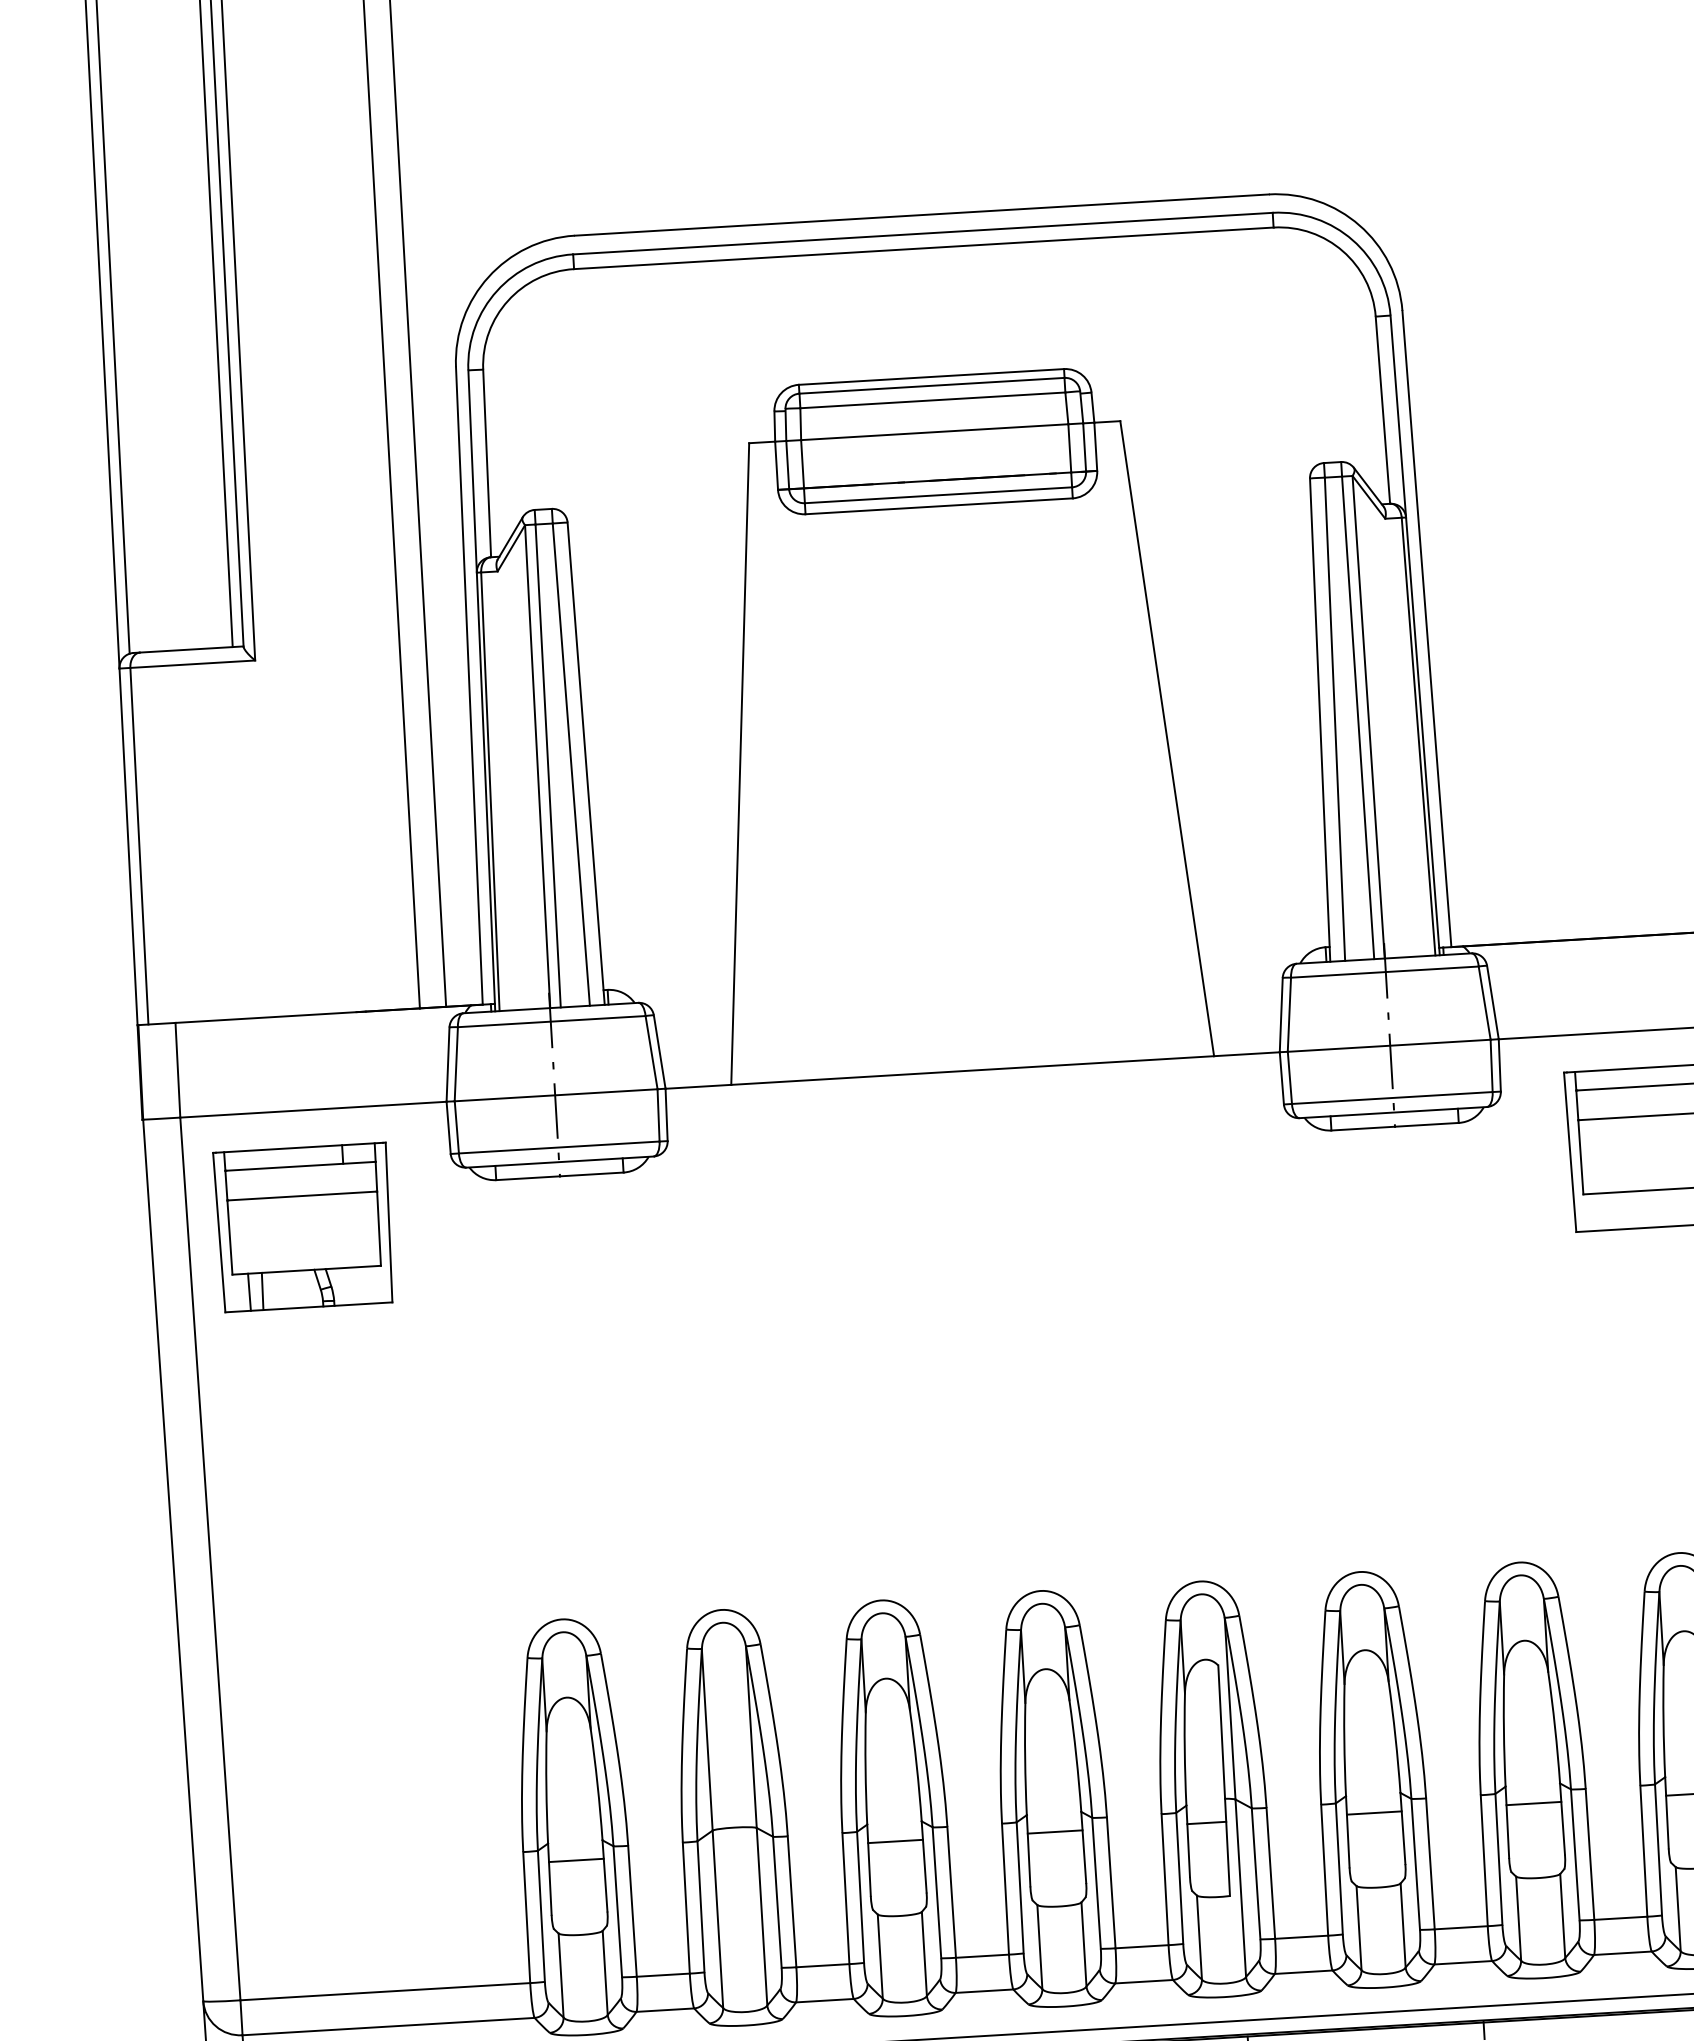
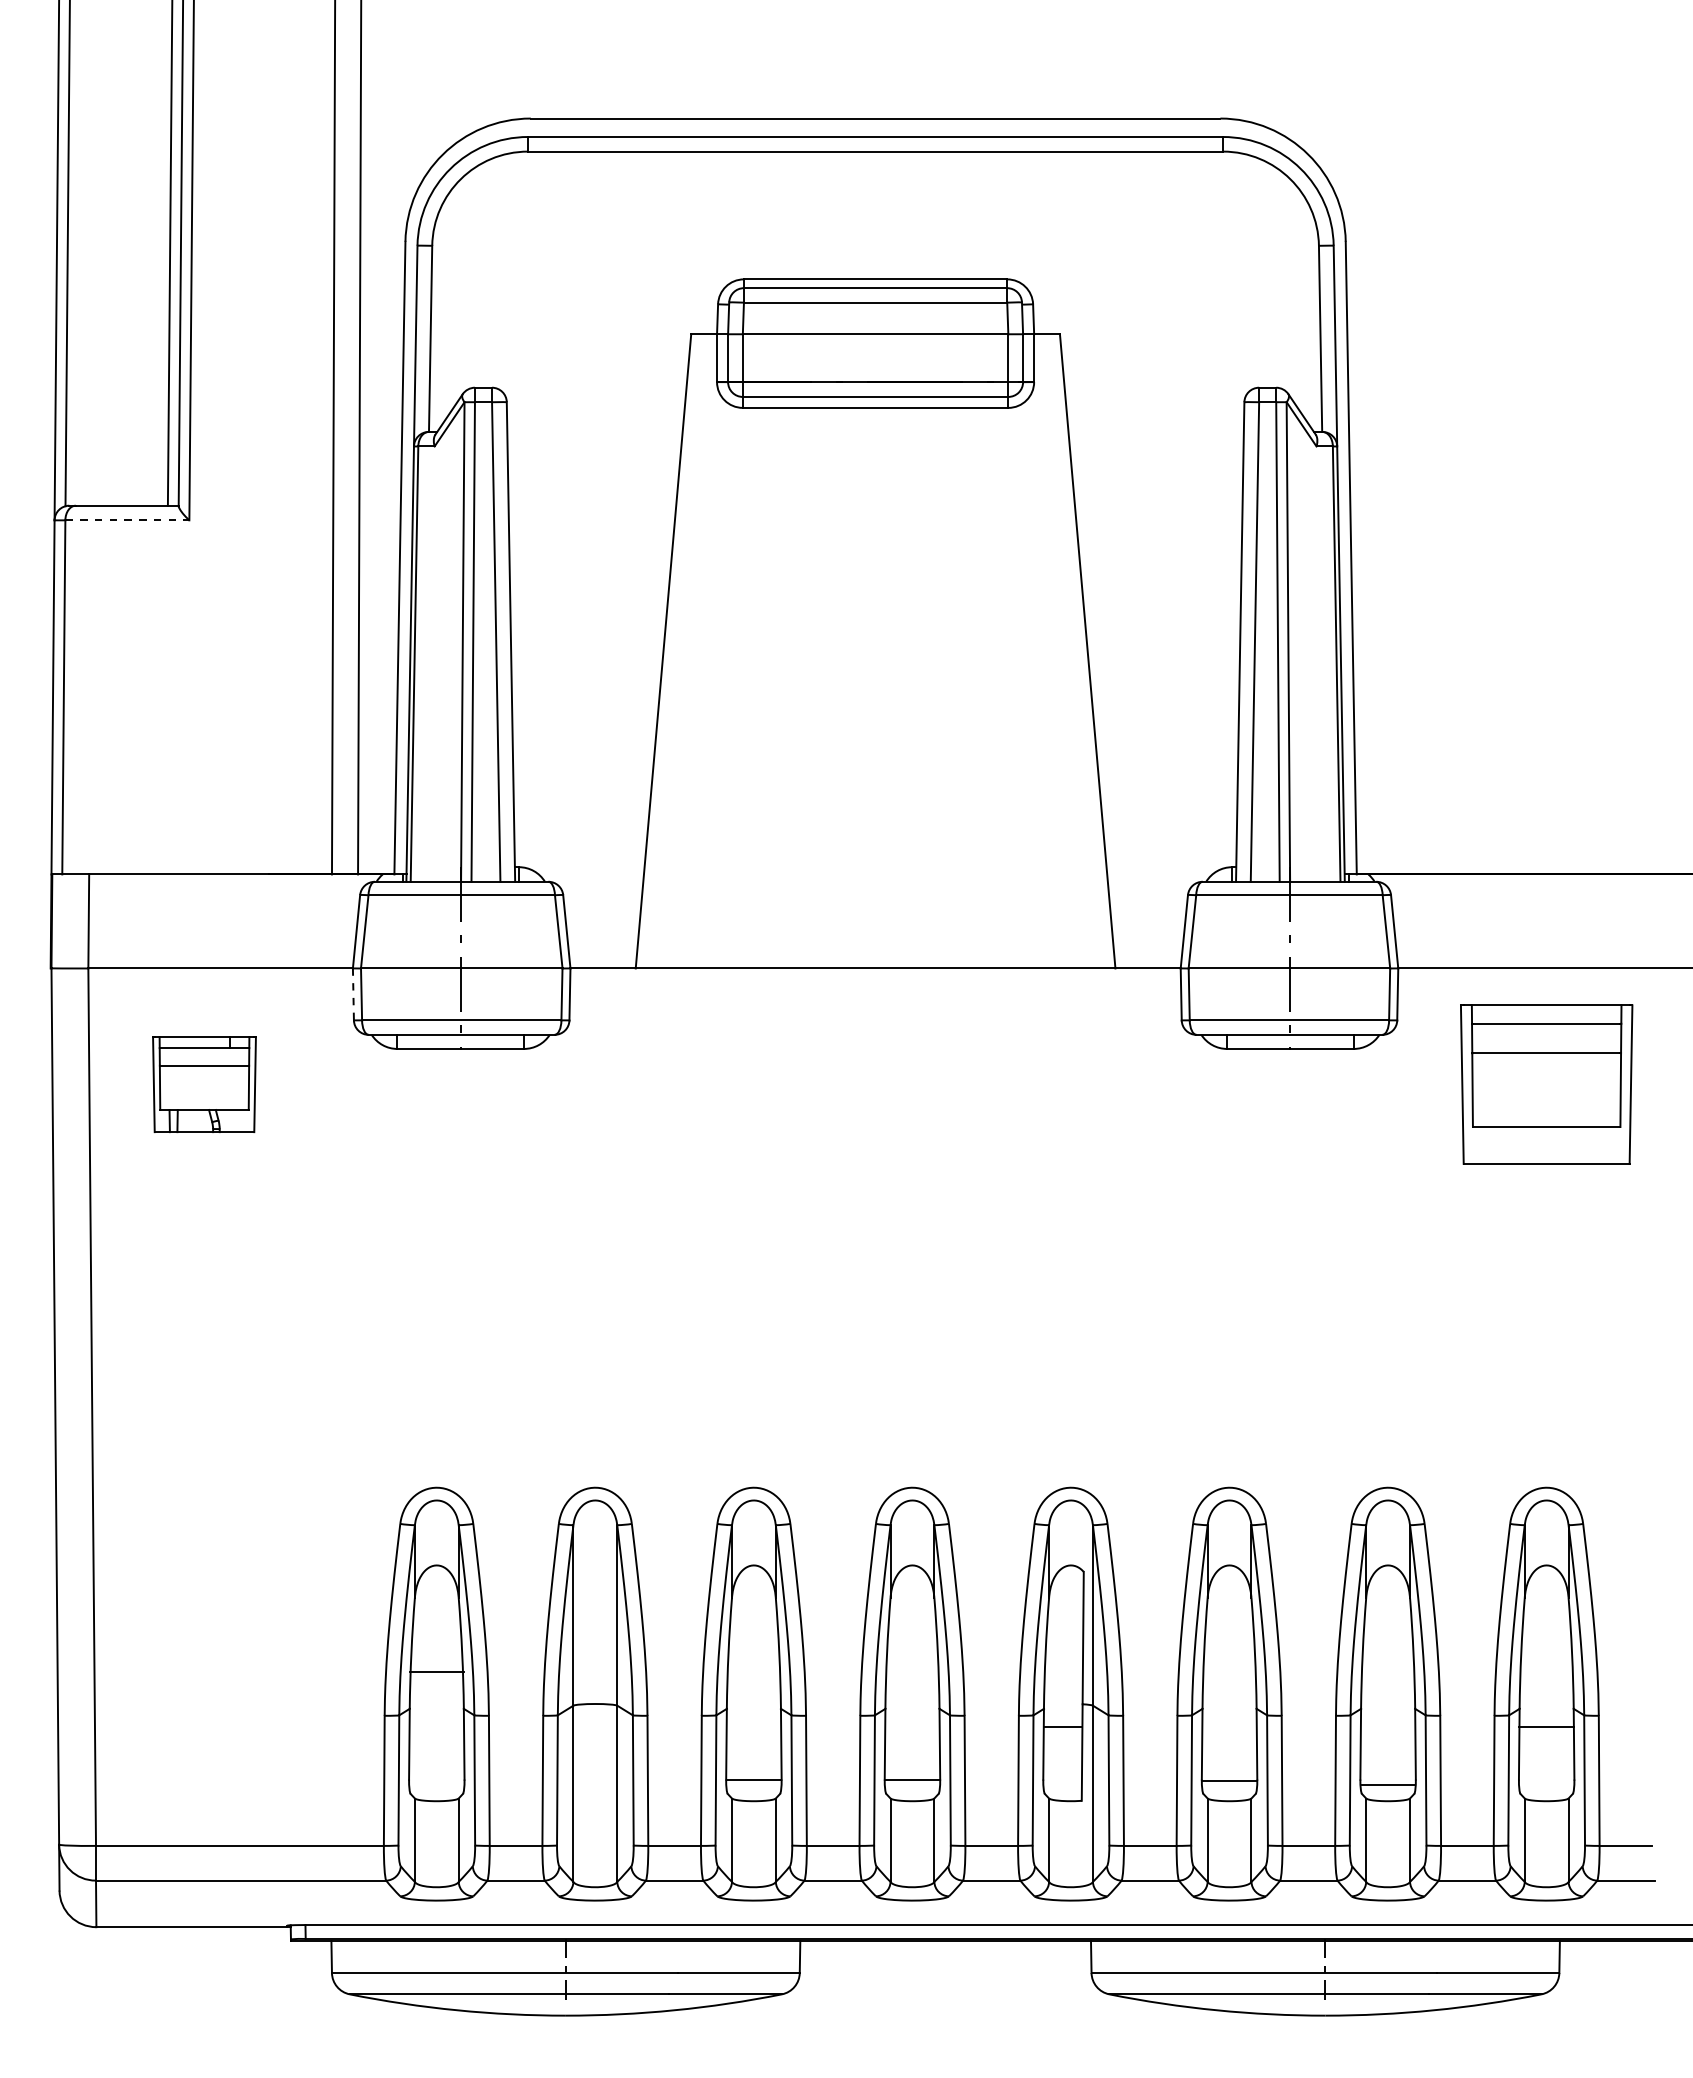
line: (192, 664) -> (127, 520), solid -> dashed
line: (448, 1127) -> (353, 994), solid -> dashed
part: (304, 1227) -> (204, 1084), size x0.6
line: (1533, 1803) -> (1387, 1785), moved
line: (1374, 1813) -> (1229, 1781), moved
line: (1055, 1832) -> (912, 1780), moved
line: (895, 1841) -> (753, 1780), moved
line: (576, 1860) -> (436, 1672), moved

